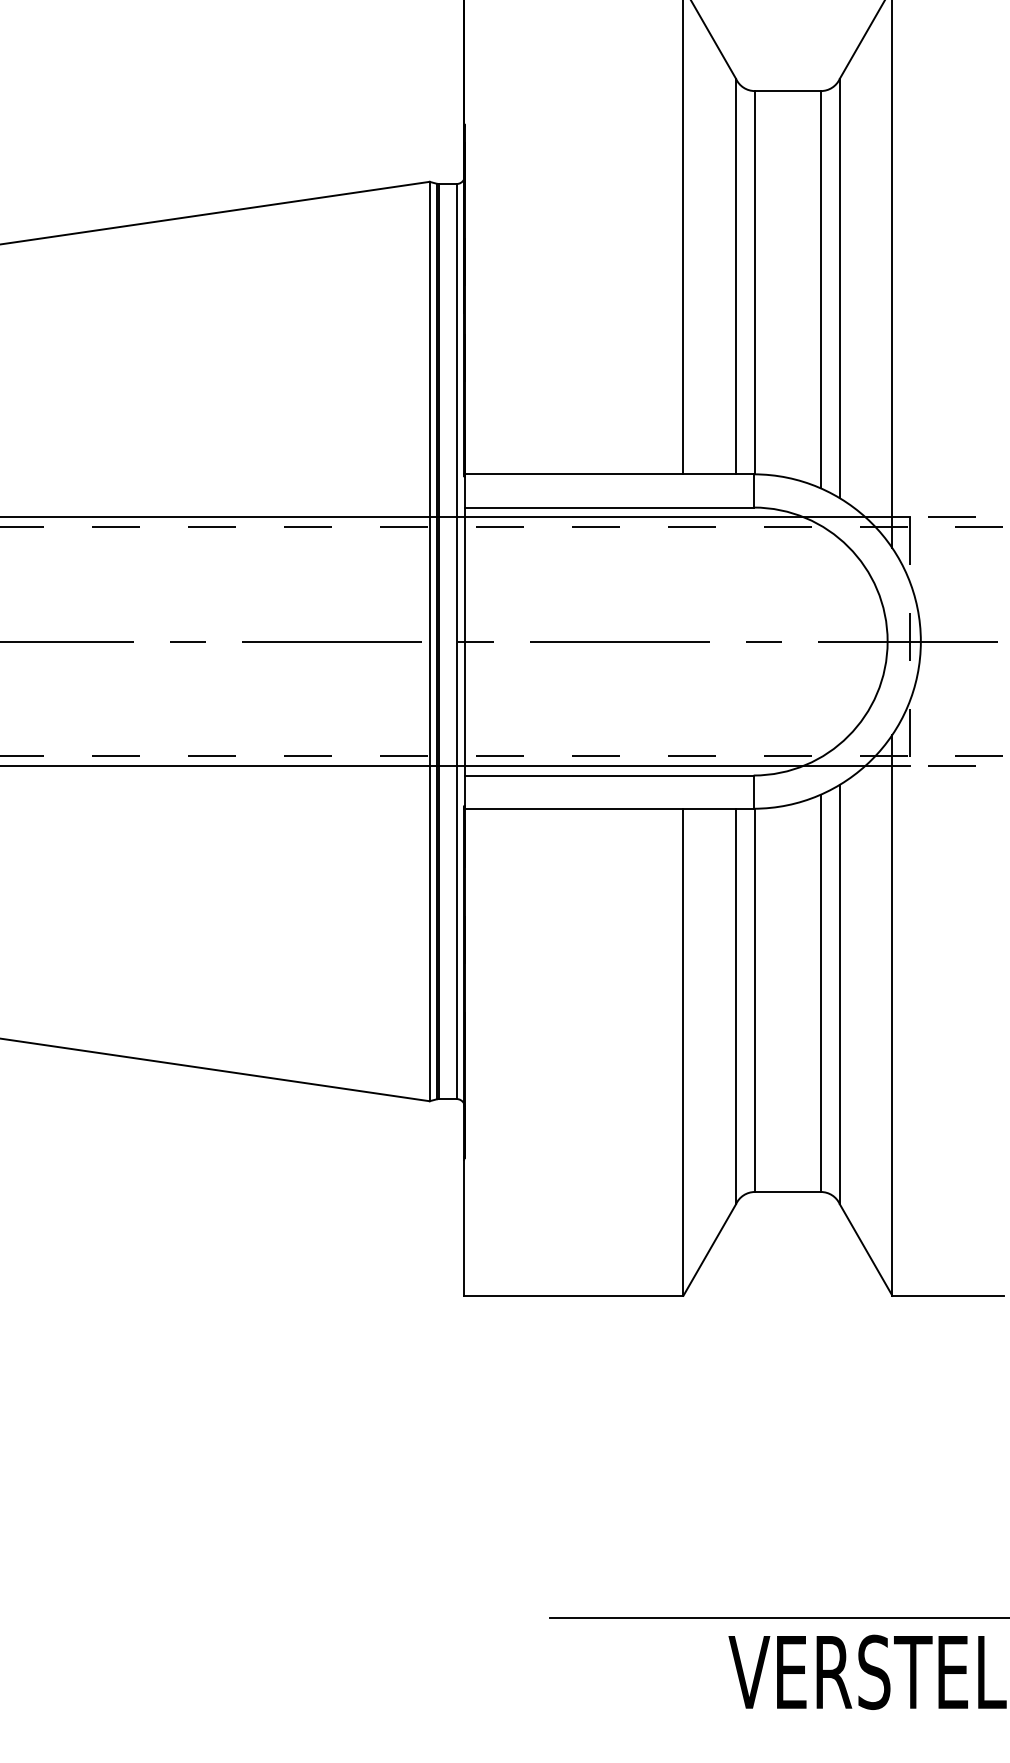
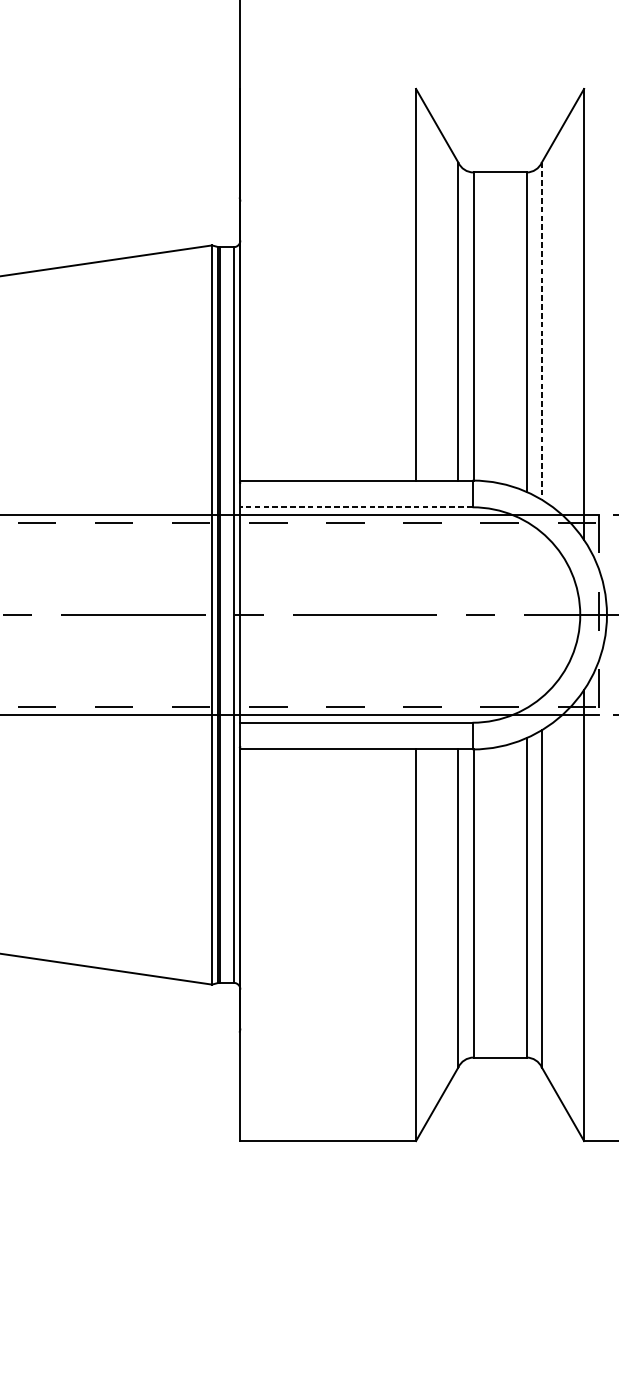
line: (839, 288) -> (541, 331), solid -> dashed
line: (608, 507) -> (355, 507), solid -> dashed

